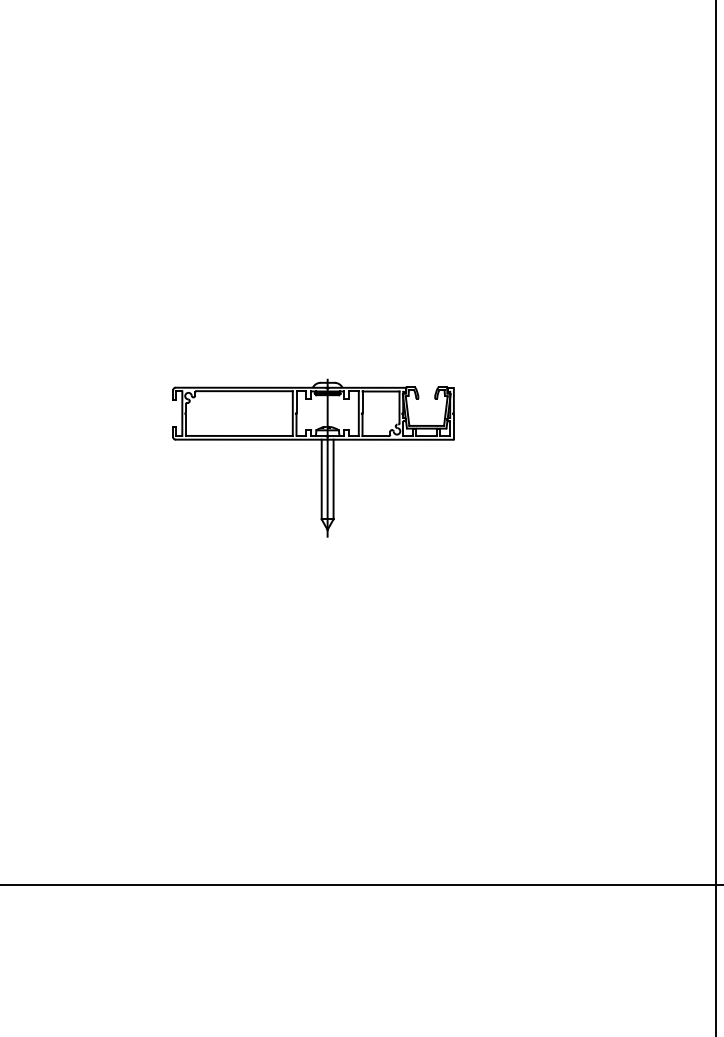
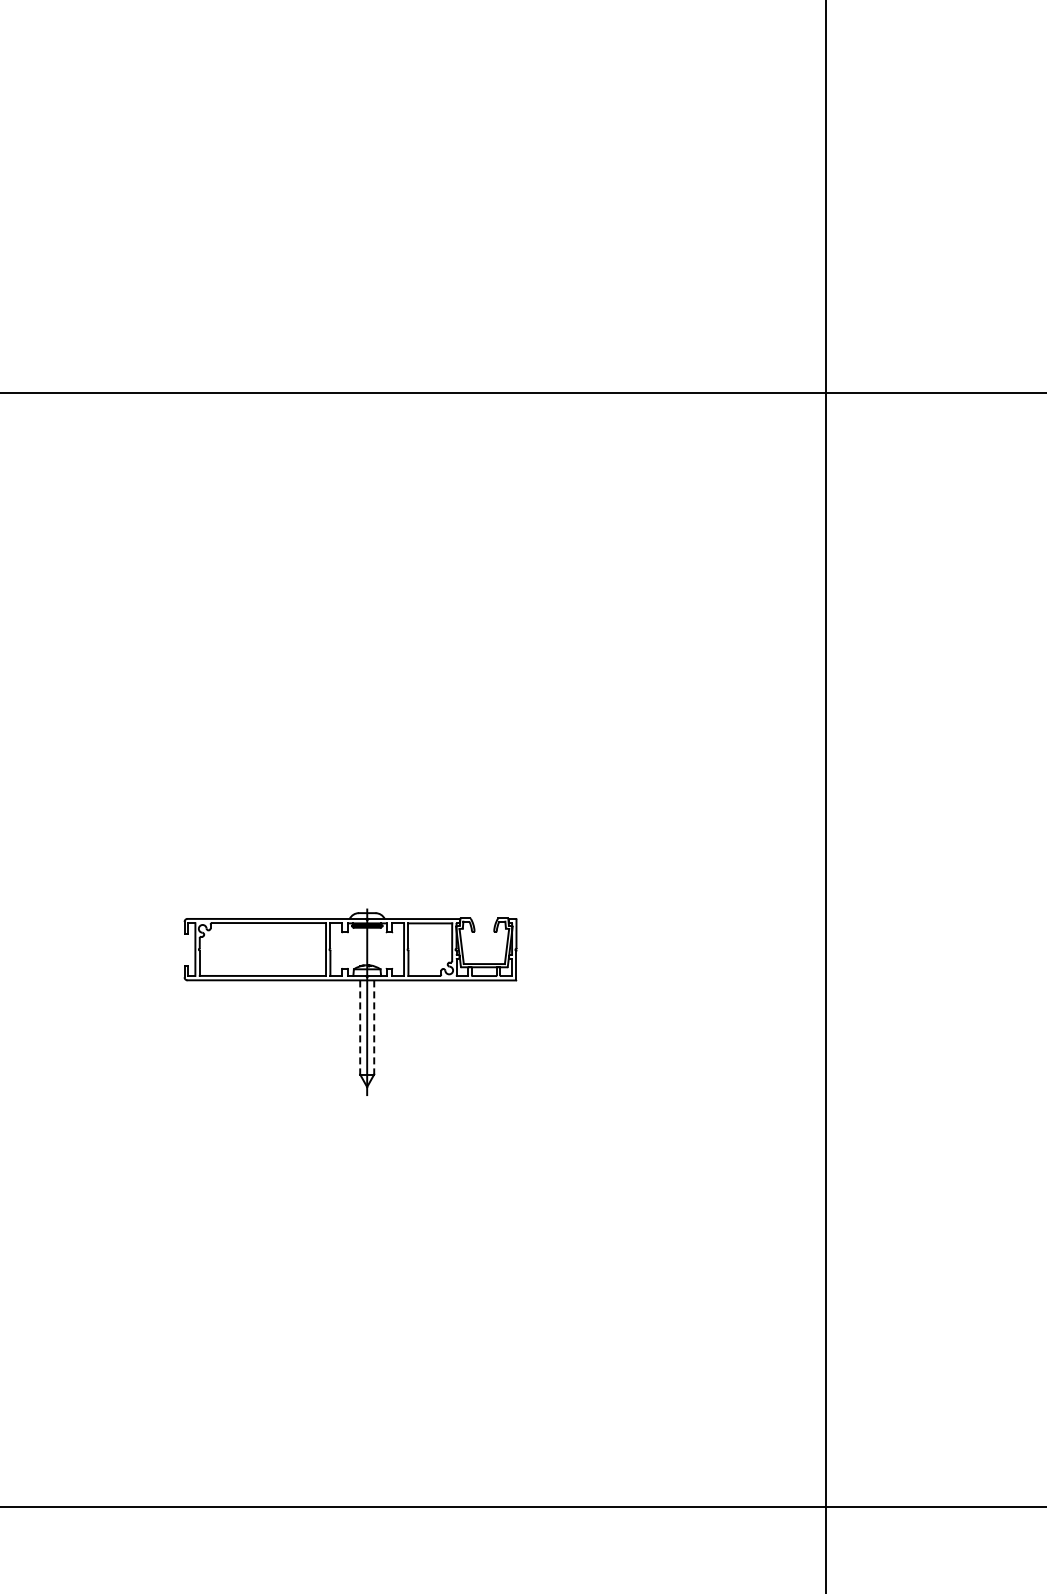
line: (321, 479) -> (360, 1027), solid -> dashed
line: (333, 479) -> (374, 1027), solid -> dashed

